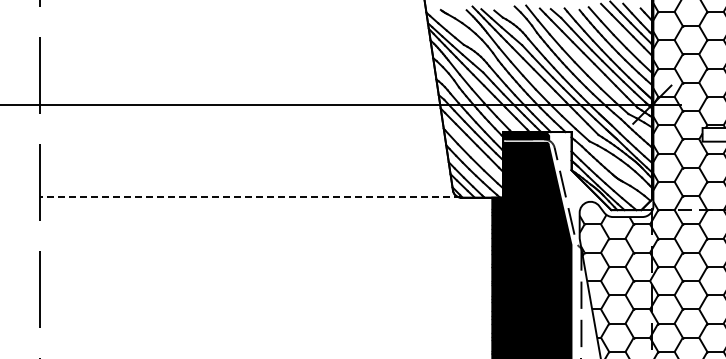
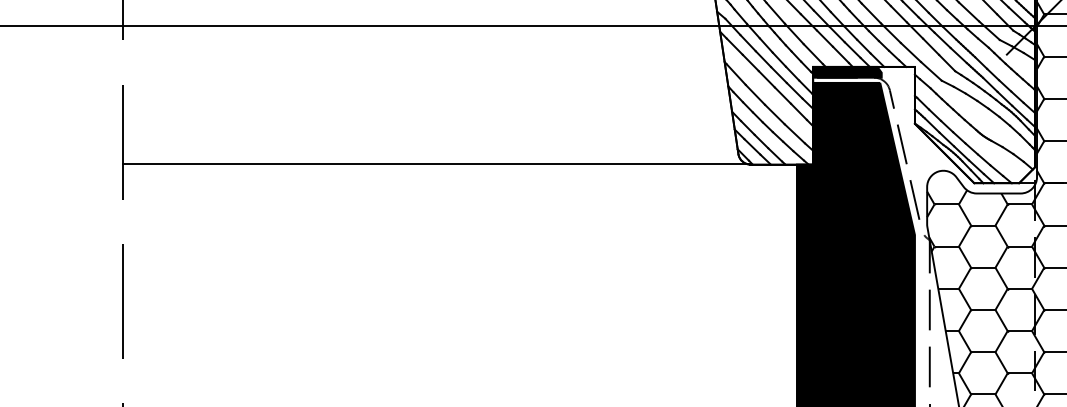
line: (250, 196) -> (436, 162), dashed -> solid

